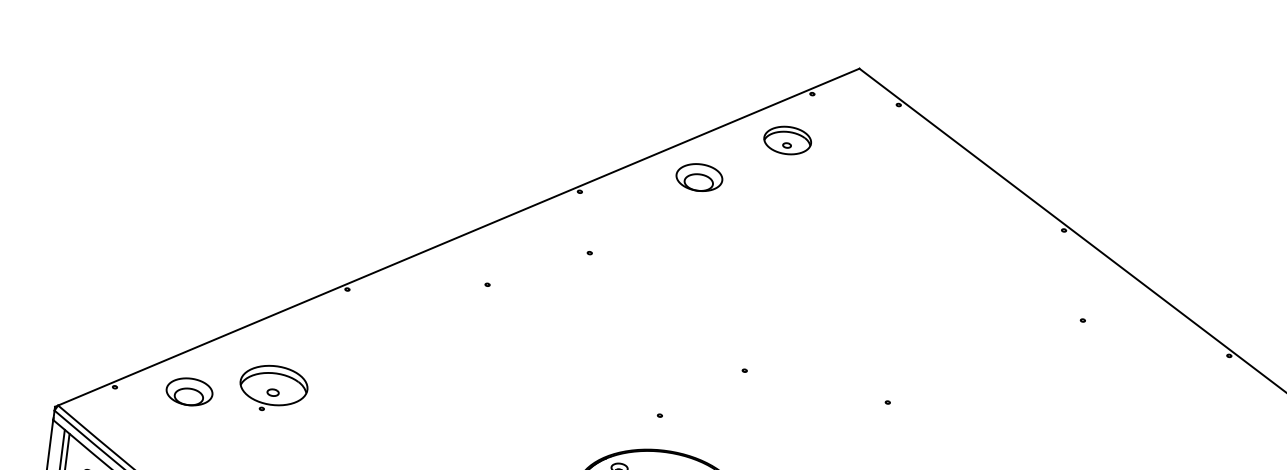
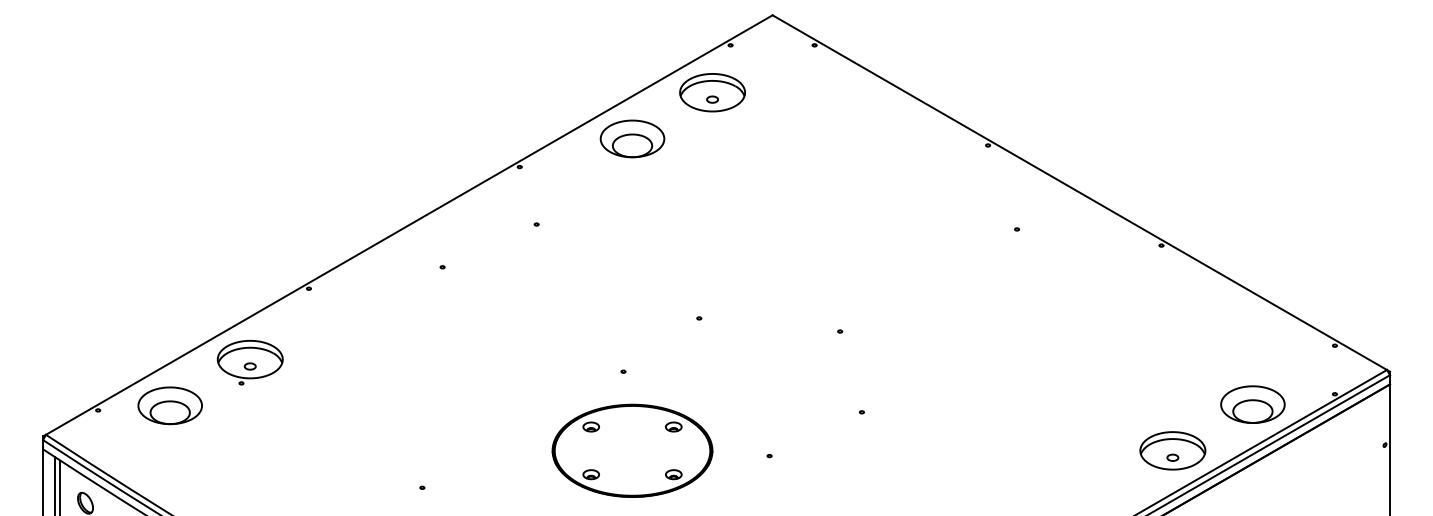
part: (787, 140) -> (712, 92), size x1.43
part: (699, 177) -> (632, 138), size x1.43
part: (272, 388) -> (249, 362), moved
part: (188, 391) -> (169, 405), size x1.43

